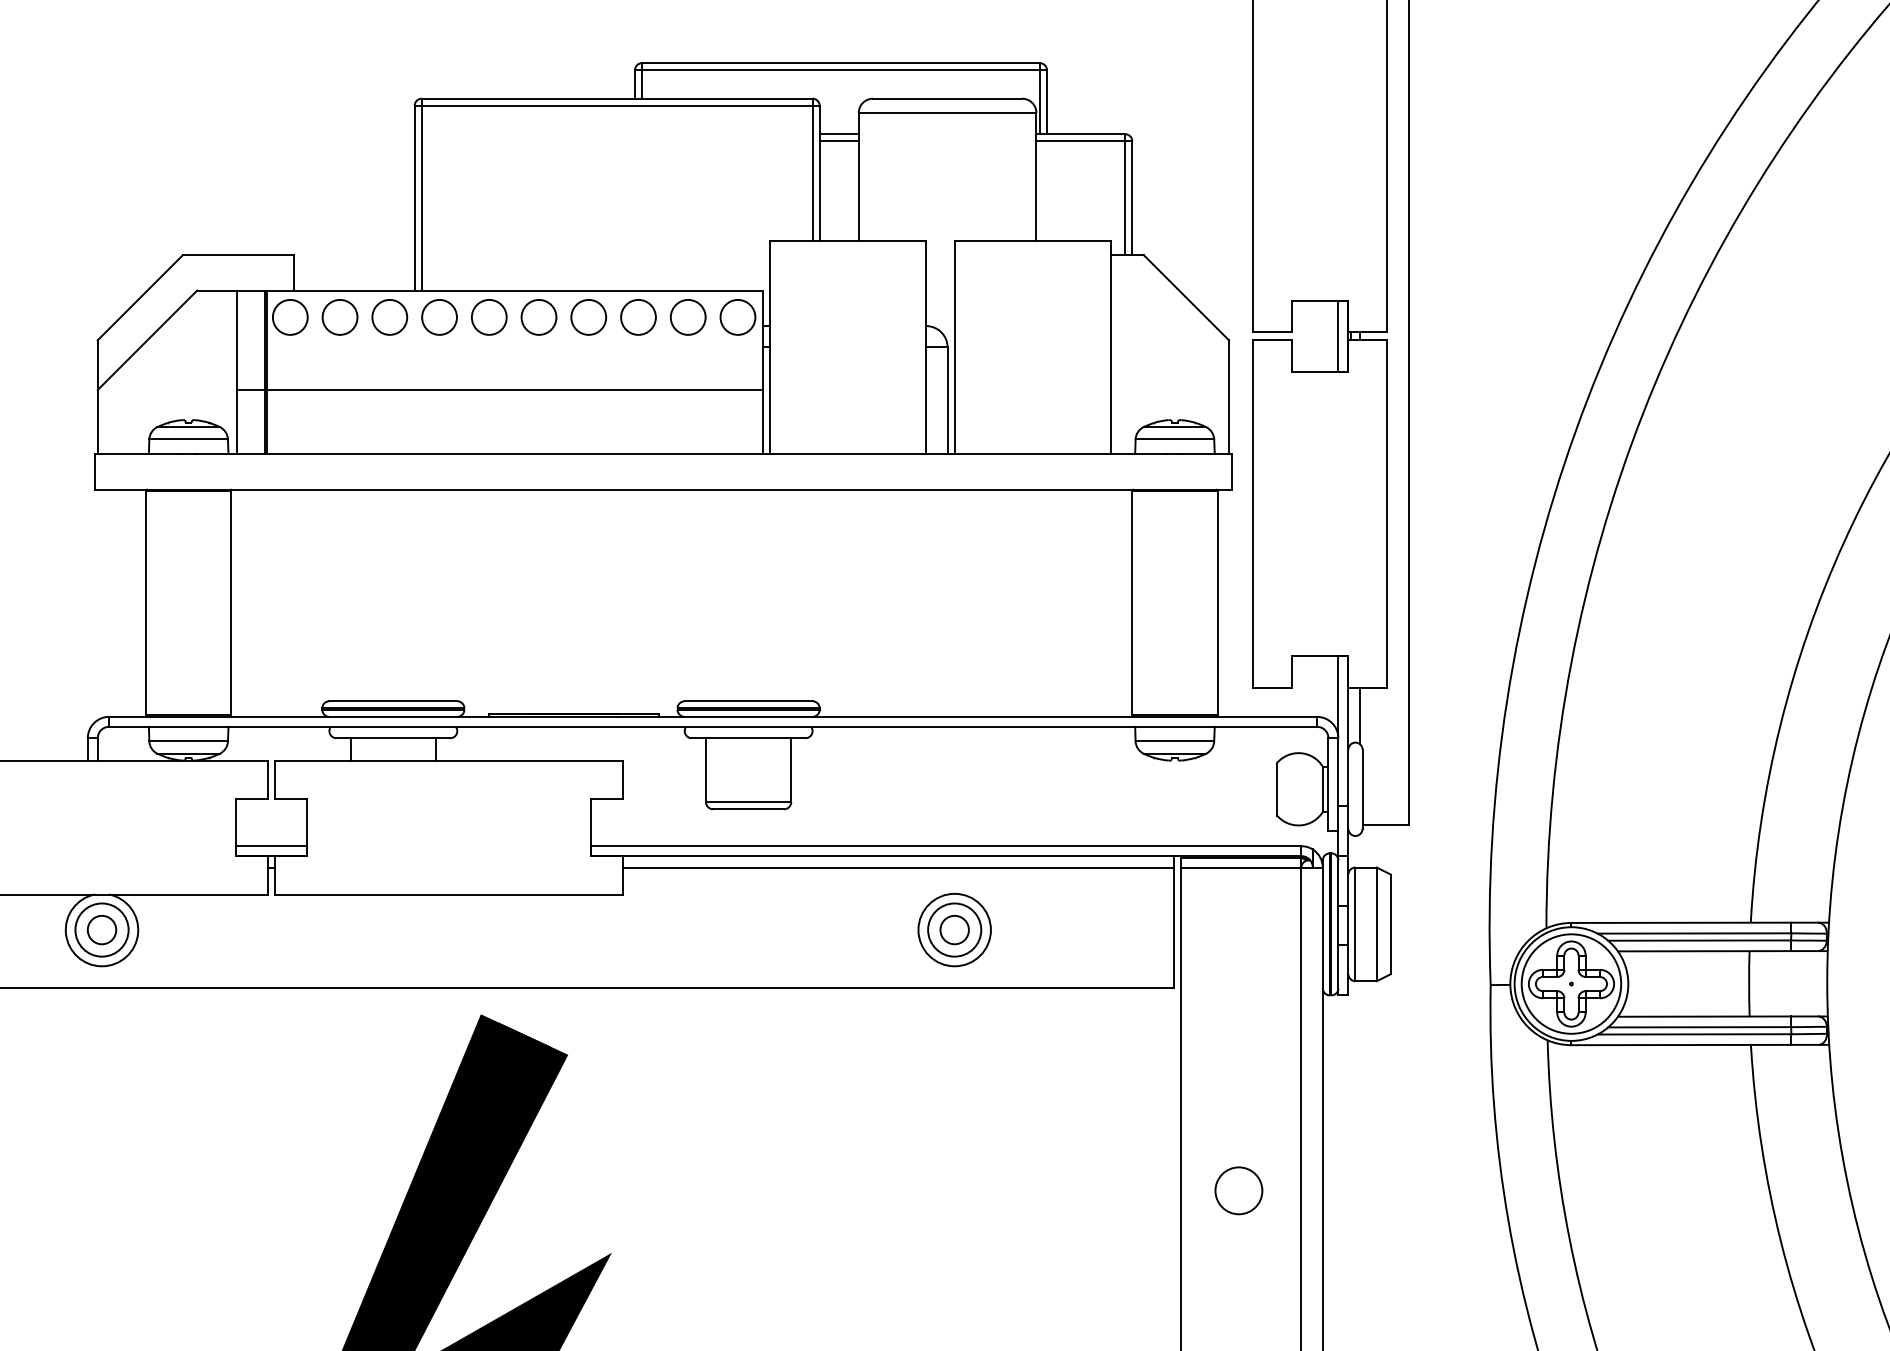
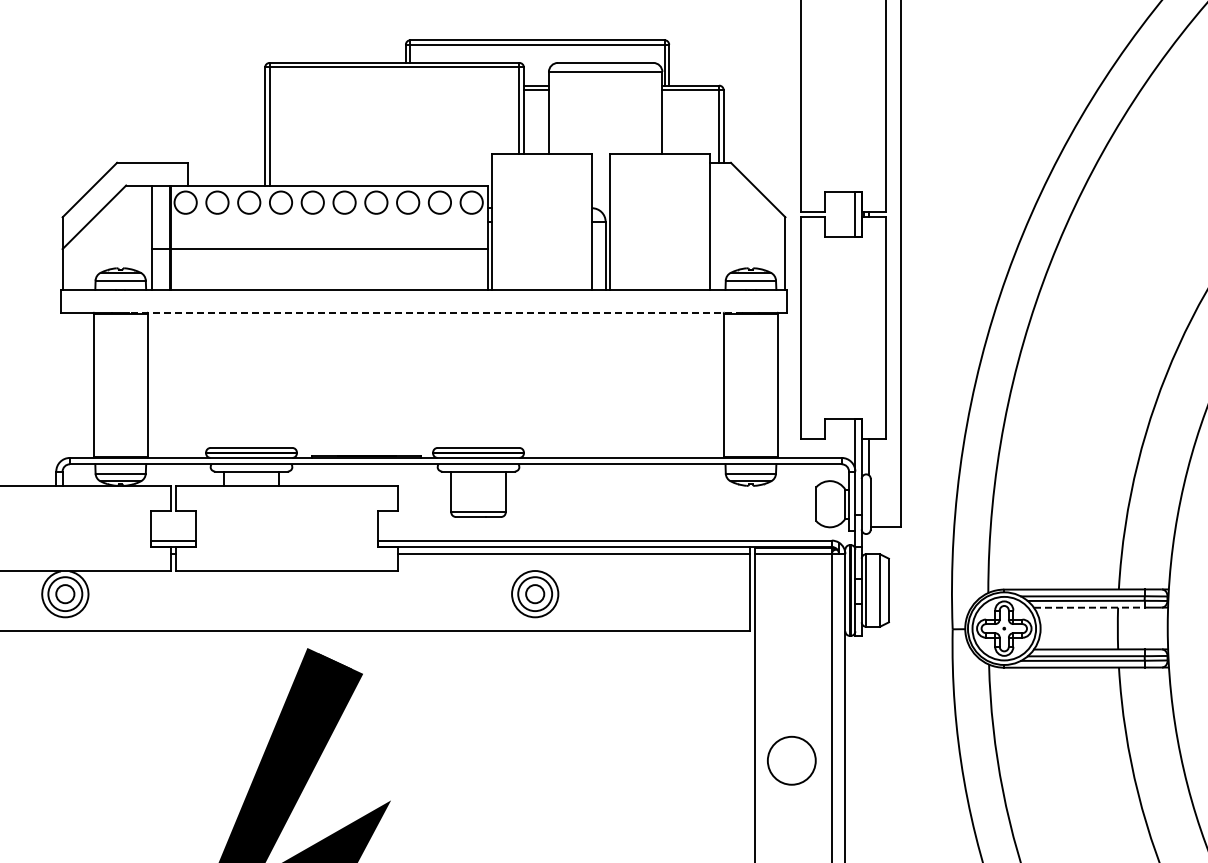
line: (681, 489) -> (435, 312), solid -> dashed
part: (955, 930) -> (535, 594), moved
line: (1704, 950) -> (1089, 607), solid -> dashed
circle: (1238, 1190) -> (791, 760), size x1.6

